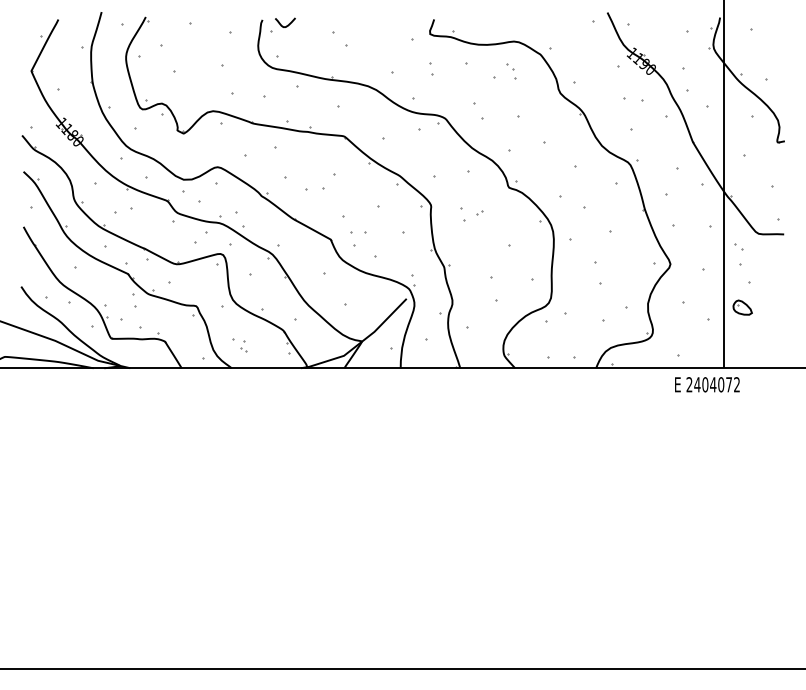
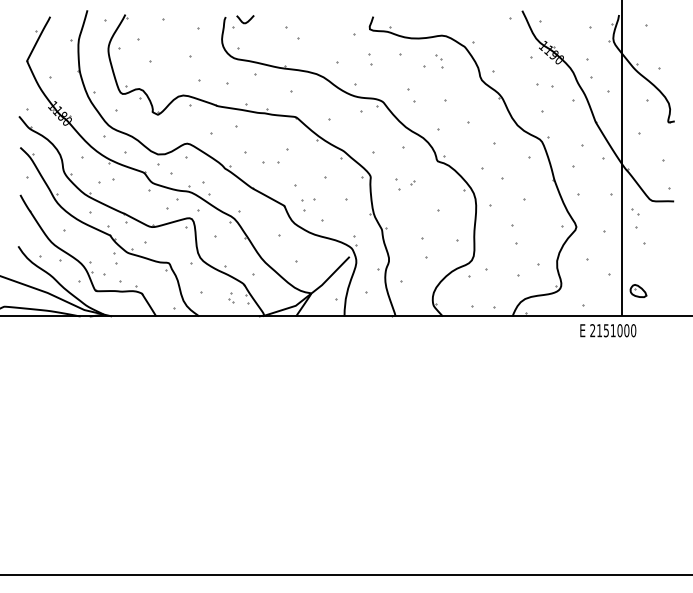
part: (742, 307) -> (638, 290), moved
part: (243, 346) -> (230, 297), moved
text: (717, 384) -> (616, 330), 2404072 -> 2151000

